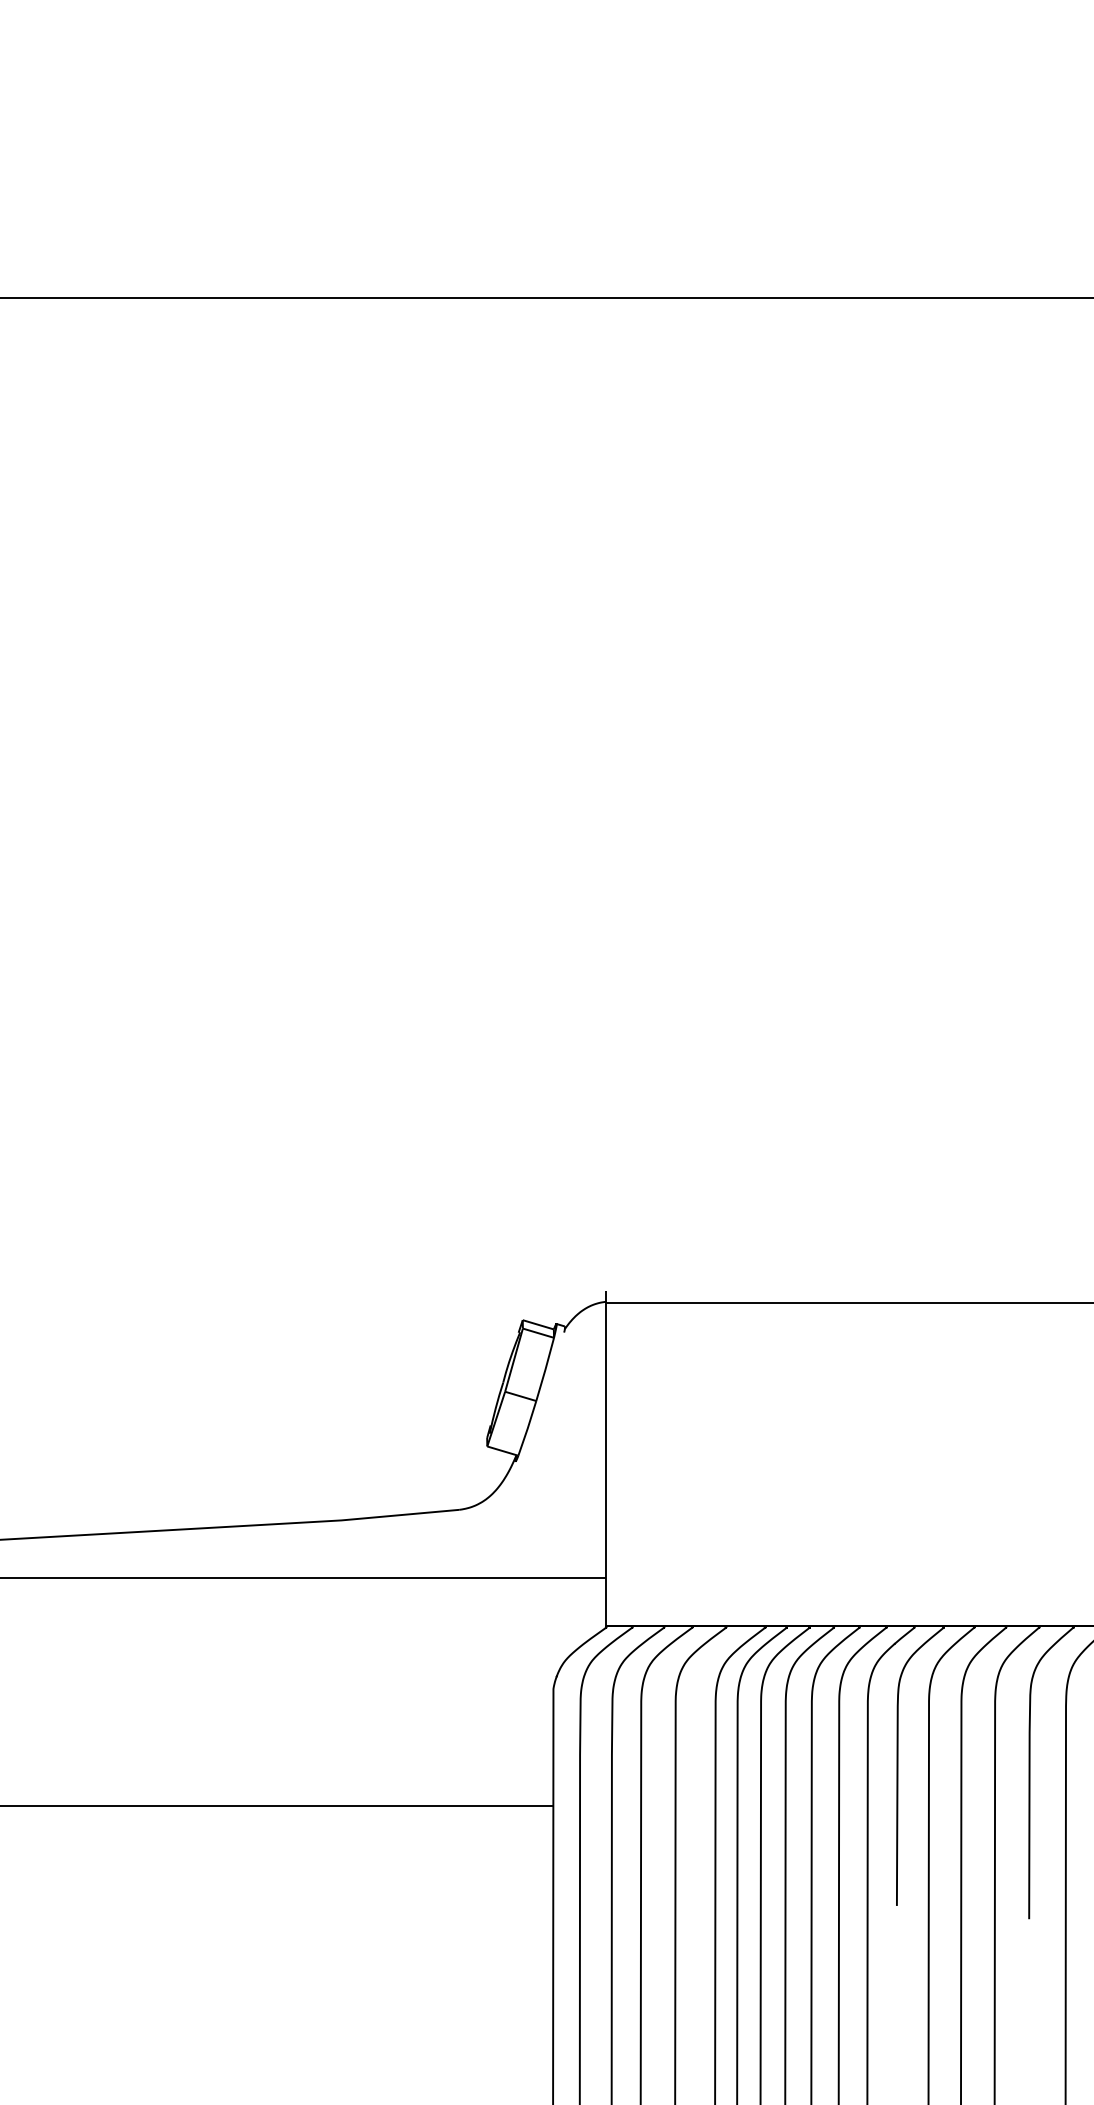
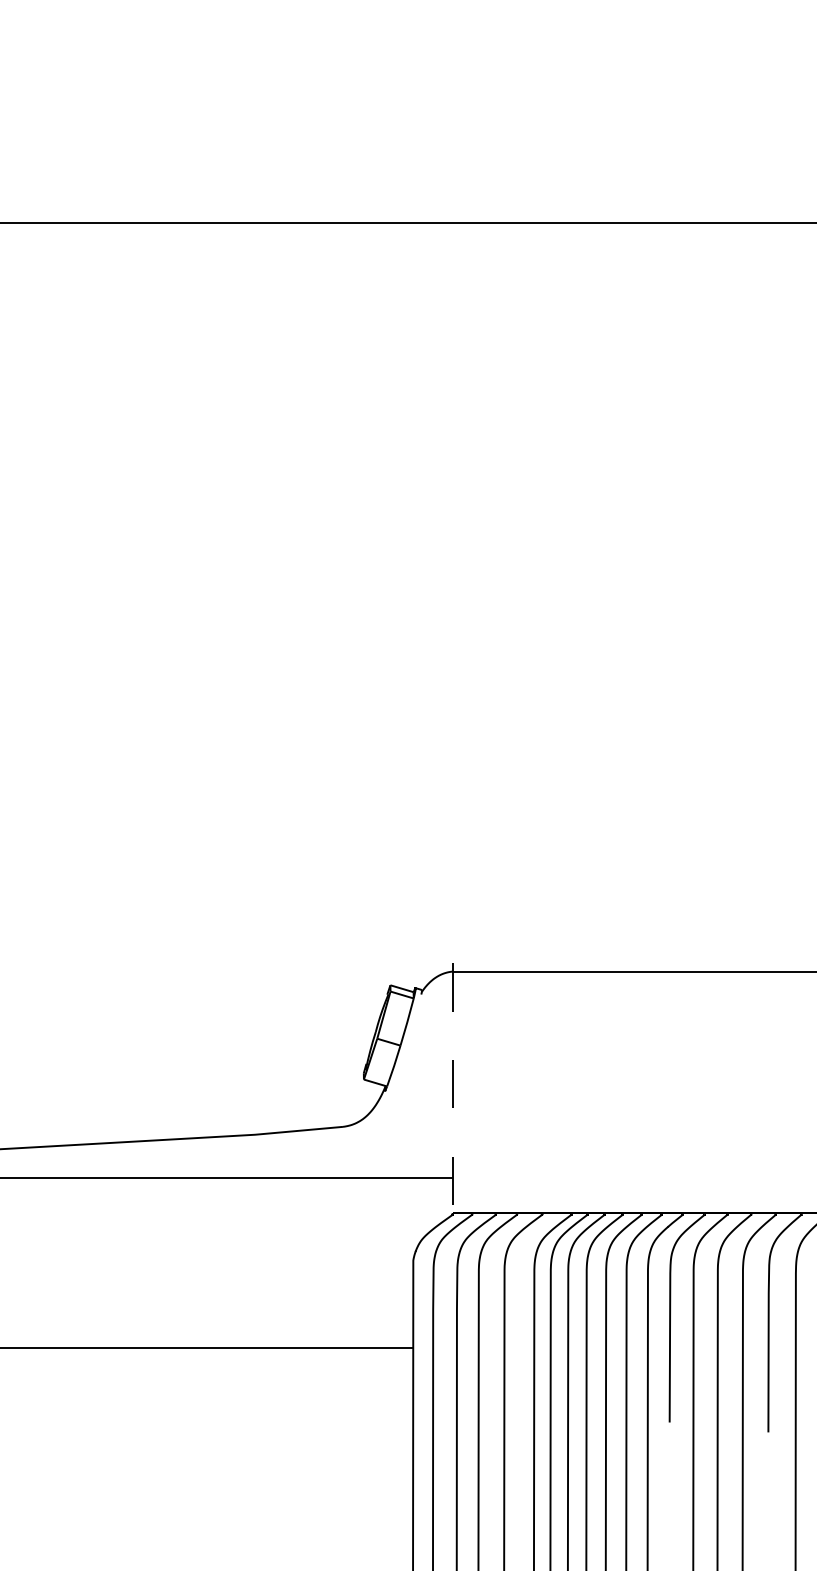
line: (606, 1458) -> (452, 1088), solid -> dashed

